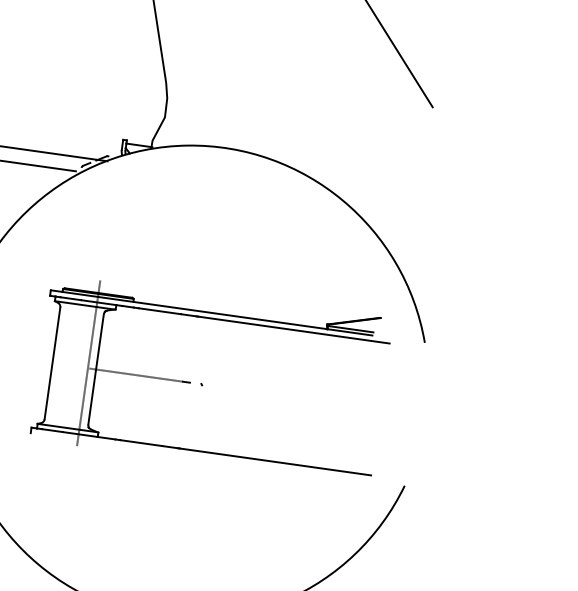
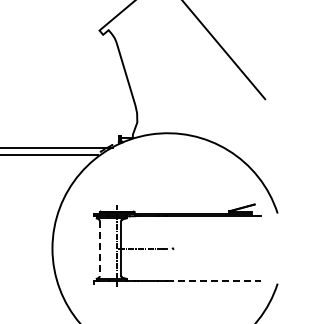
line: (51, 365) -> (99, 249), solid -> dashed
line: (274, 460) -> (213, 280), solid -> dashed

